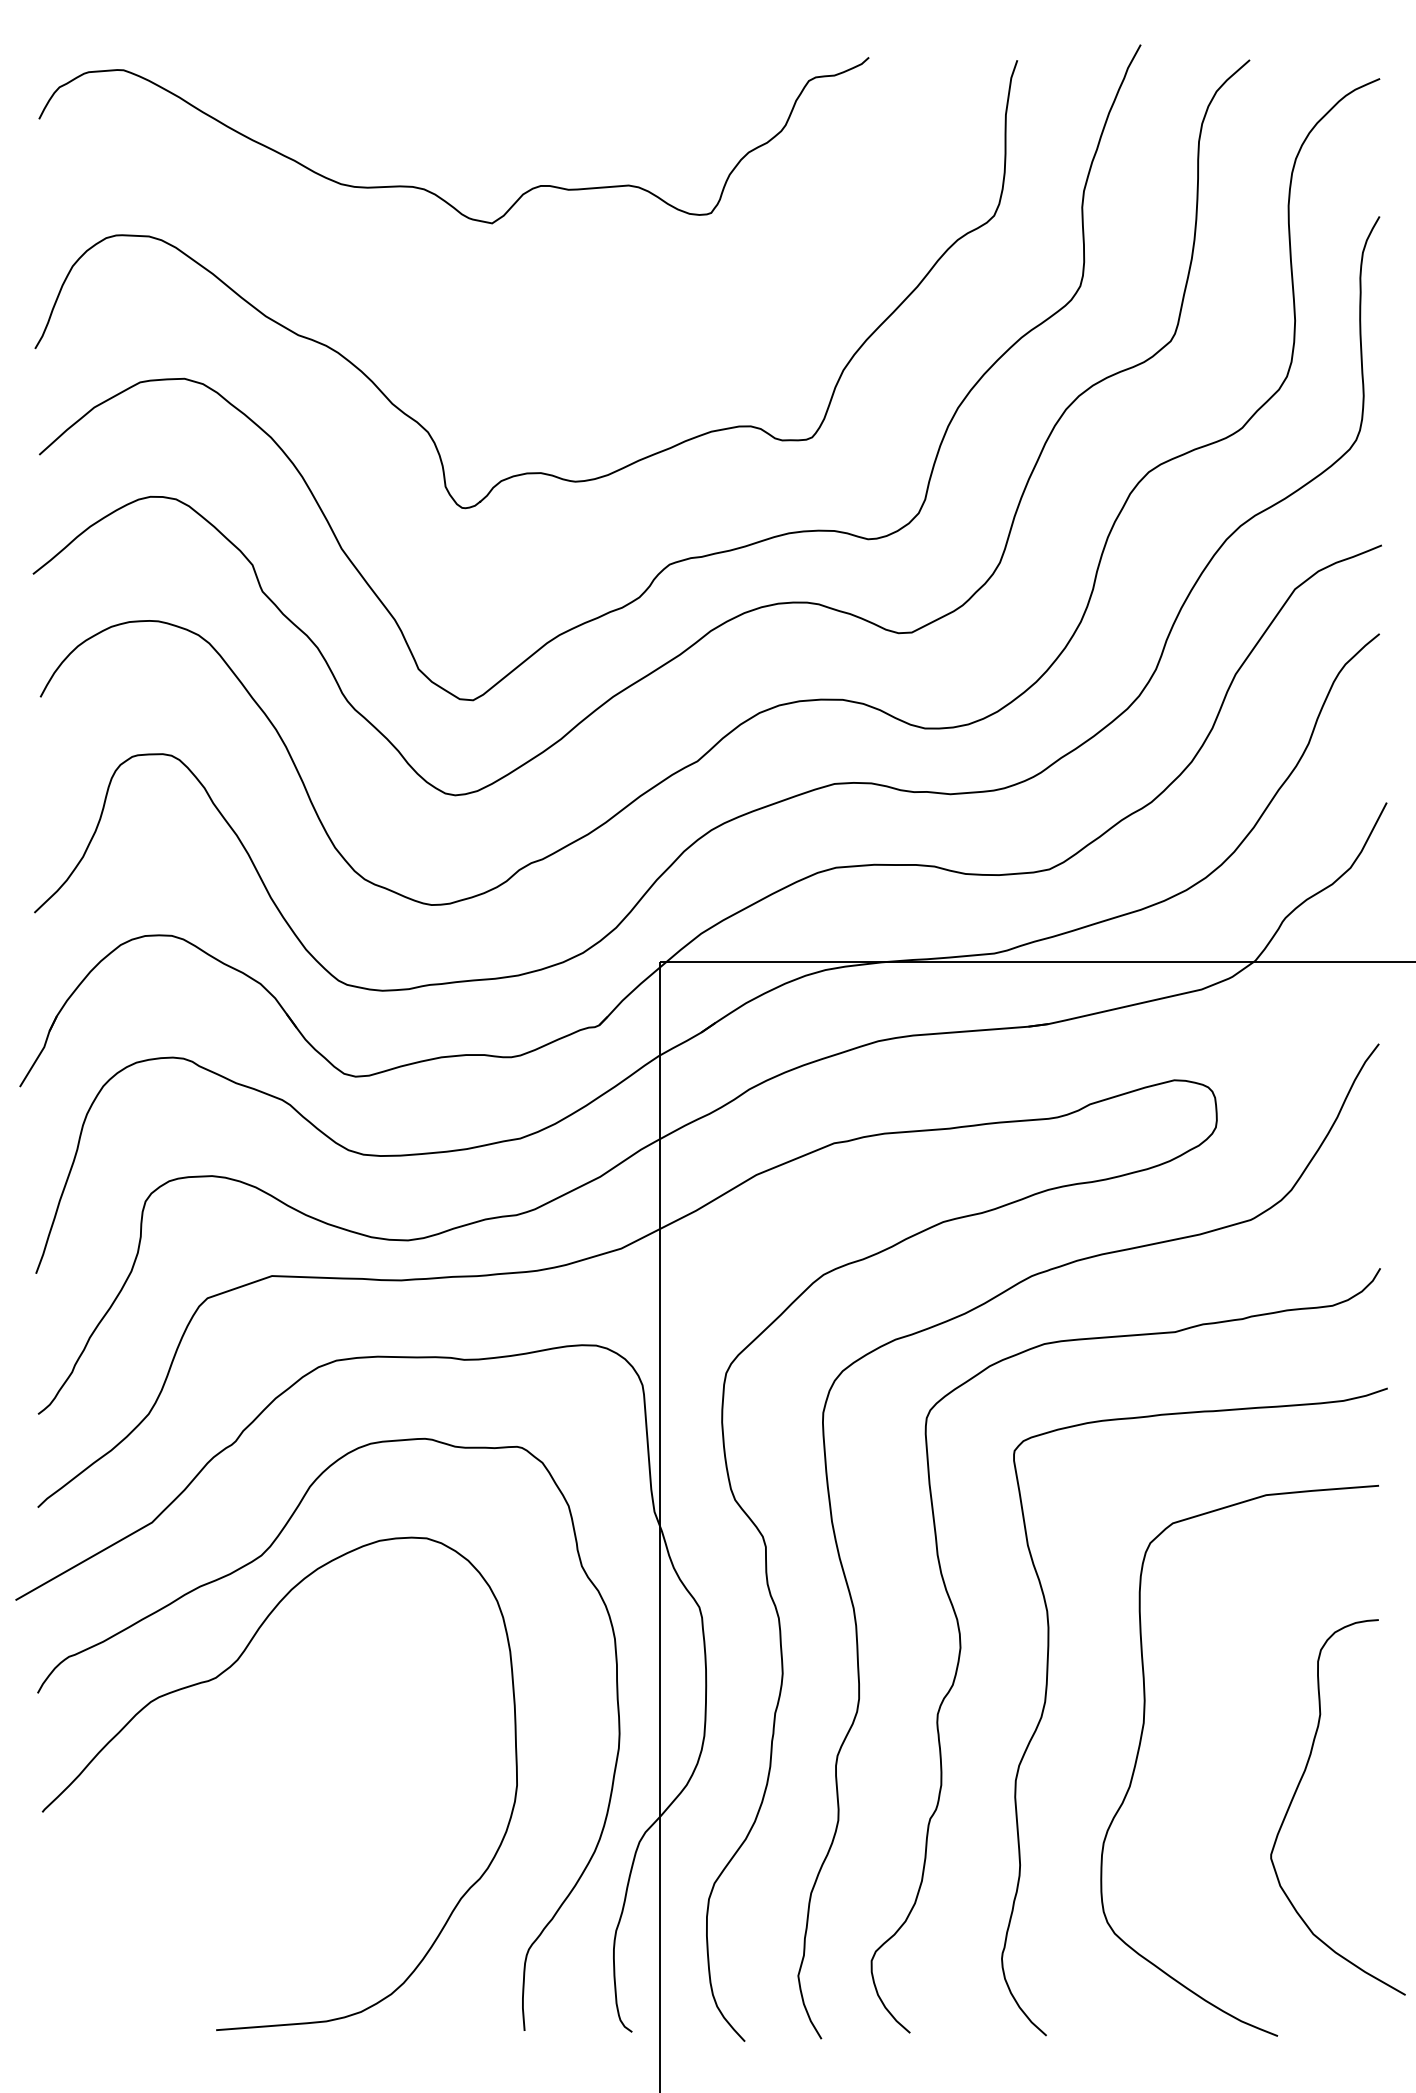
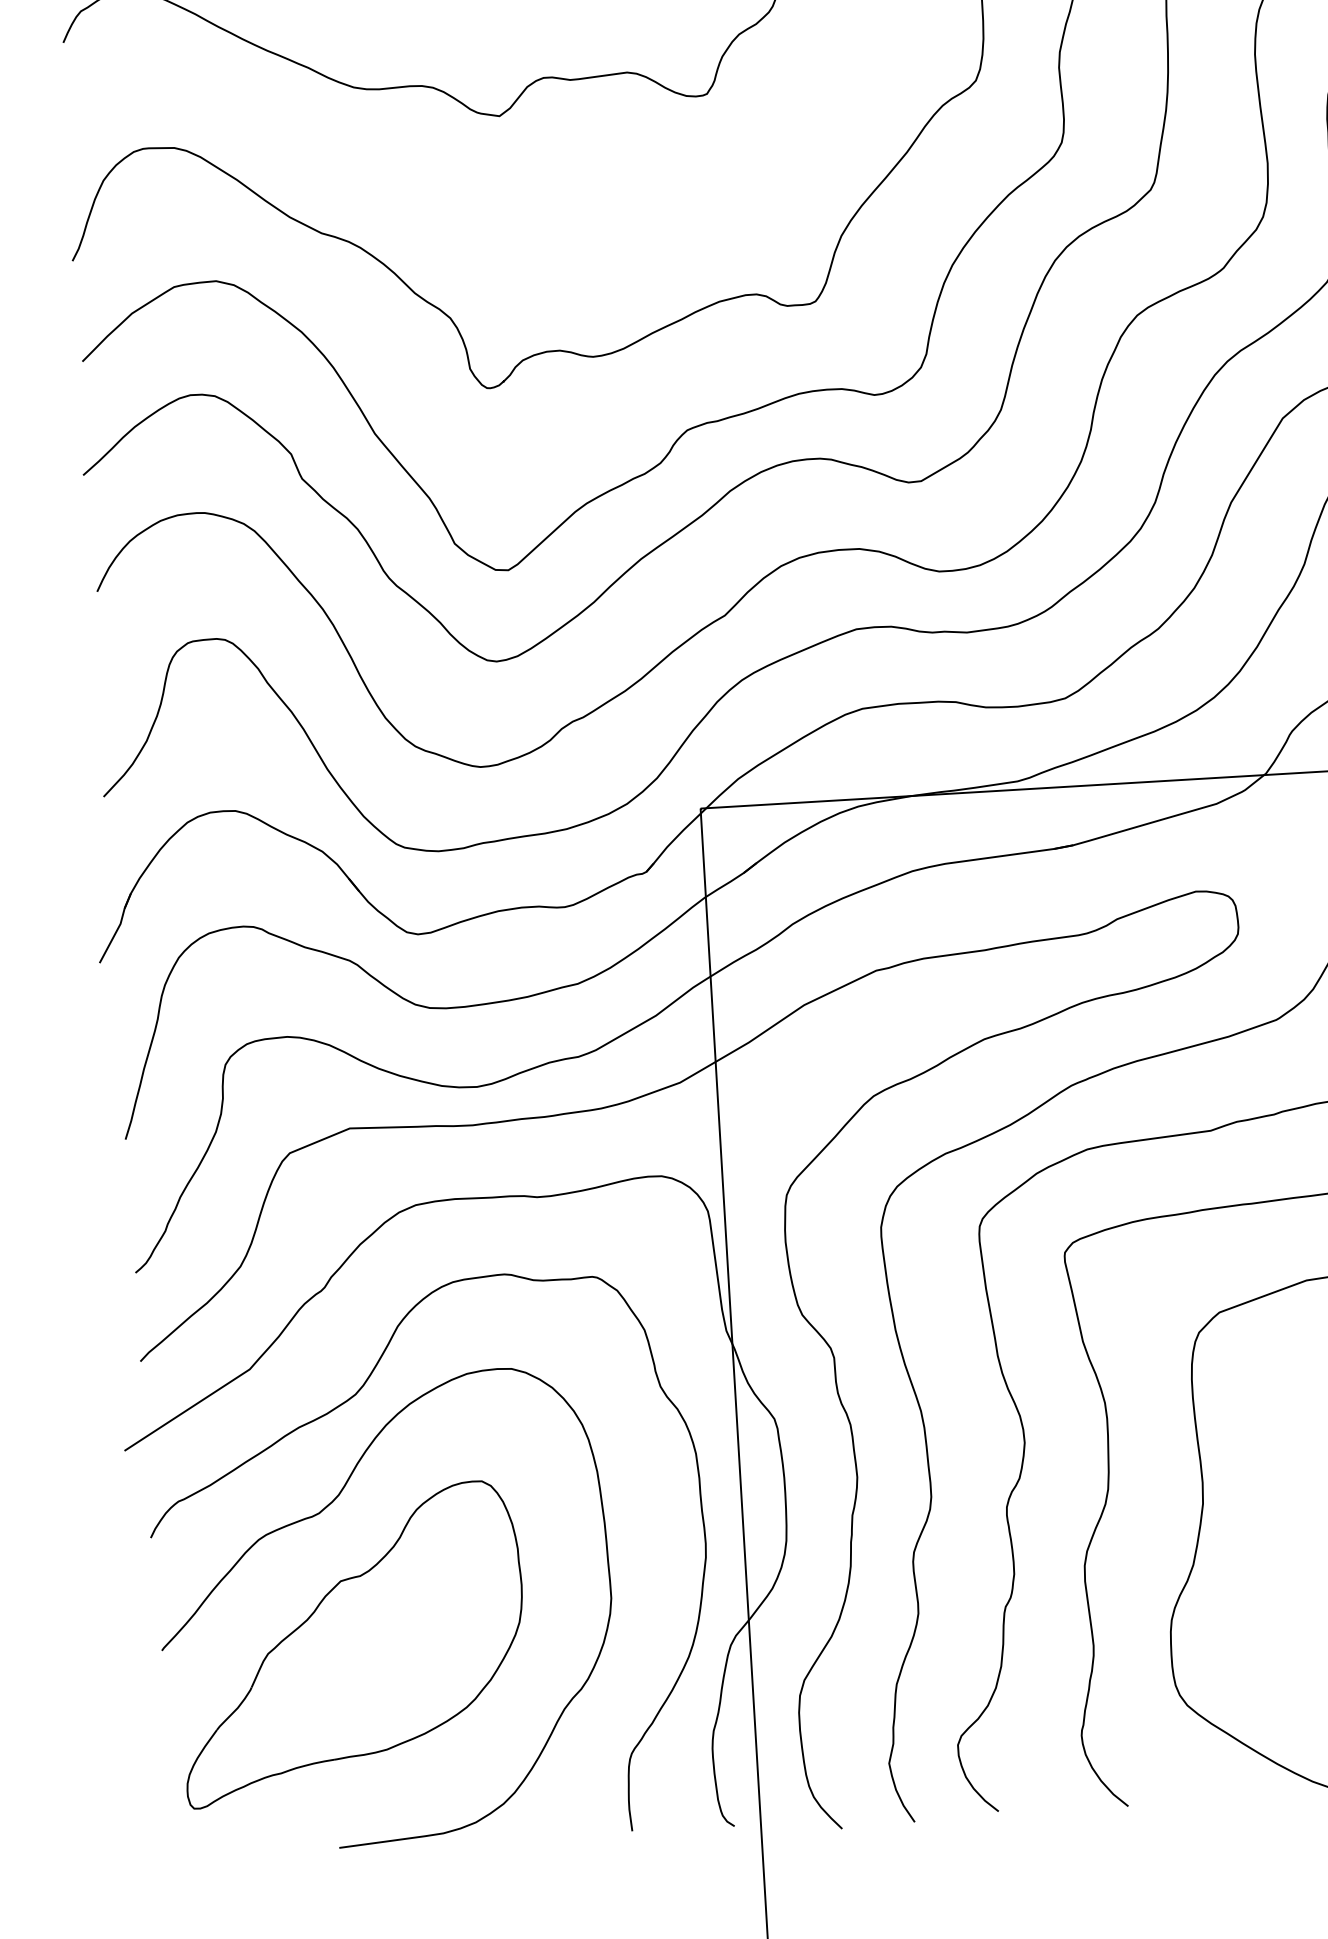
part: (241, 1817) -> (351, 1644), added

